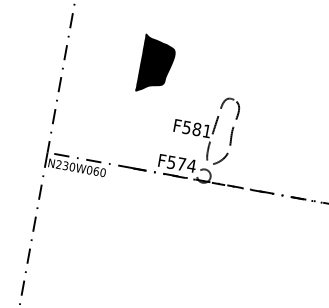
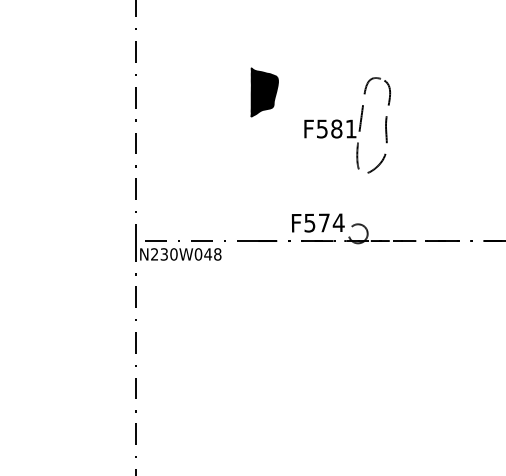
part: (156, 65) -> (264, 92), size x0.6
part: (204, 128) -> (347, 125), moved
text: (99, 172) -> (212, 254), N230W060 -> N230W048

